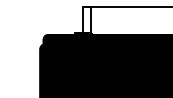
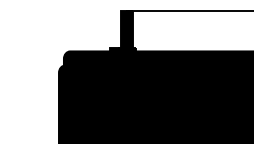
fill: (86, 19) -> (127, 28), added

